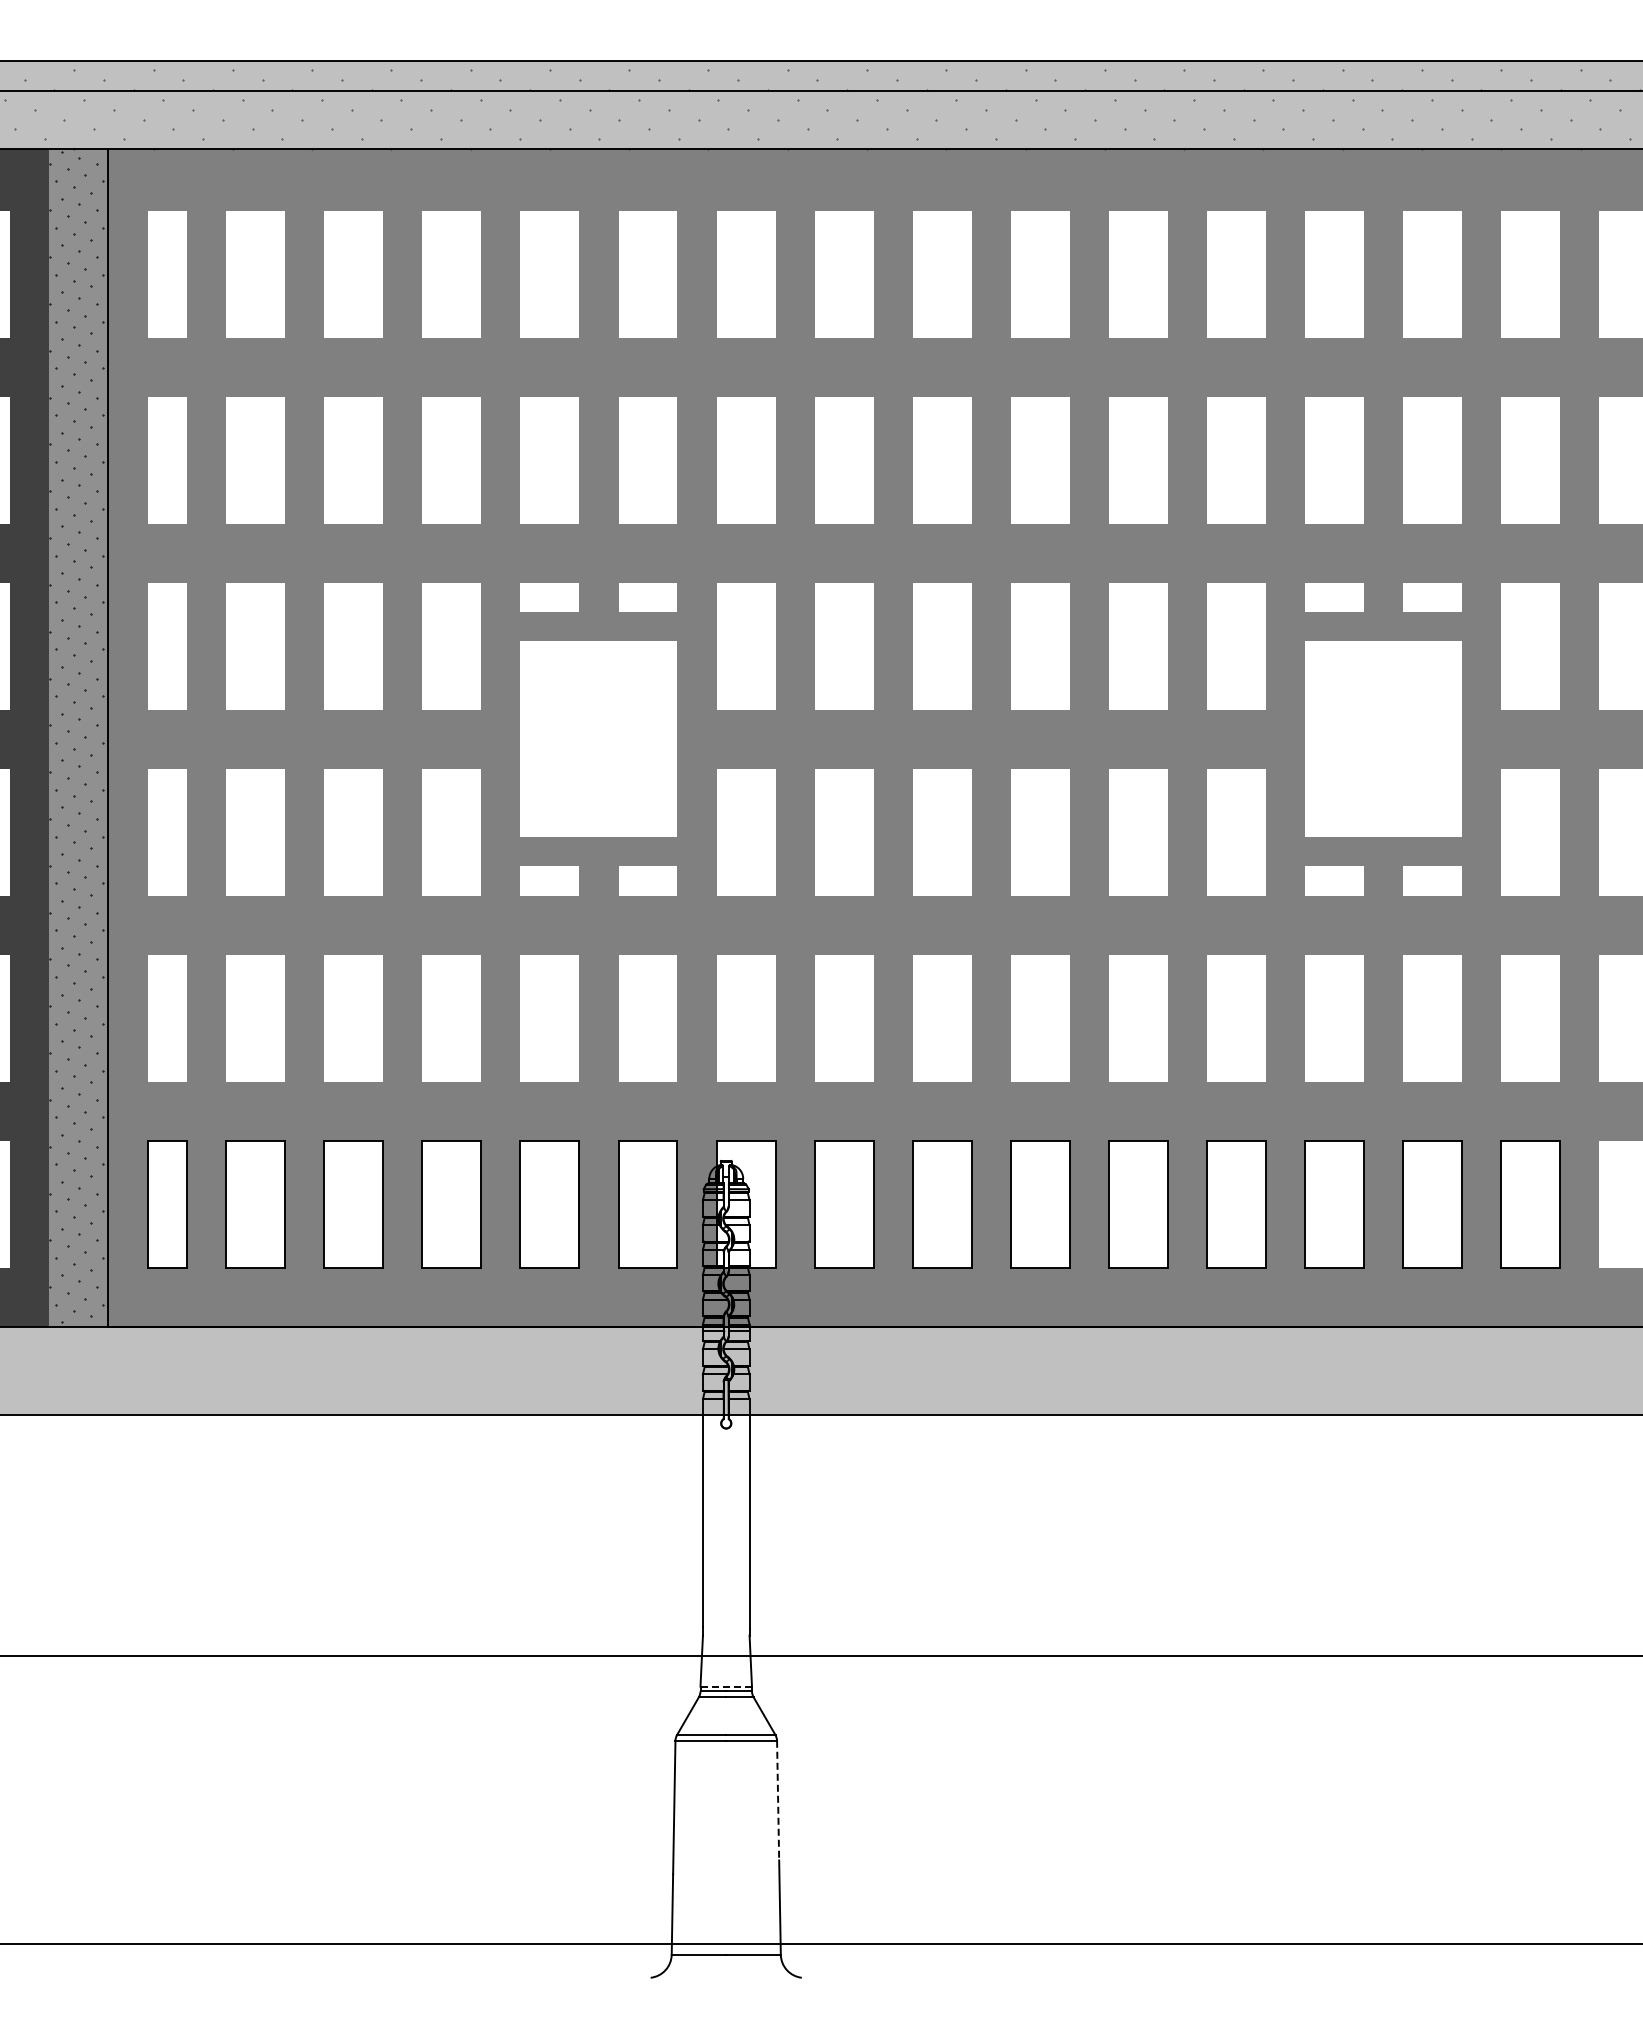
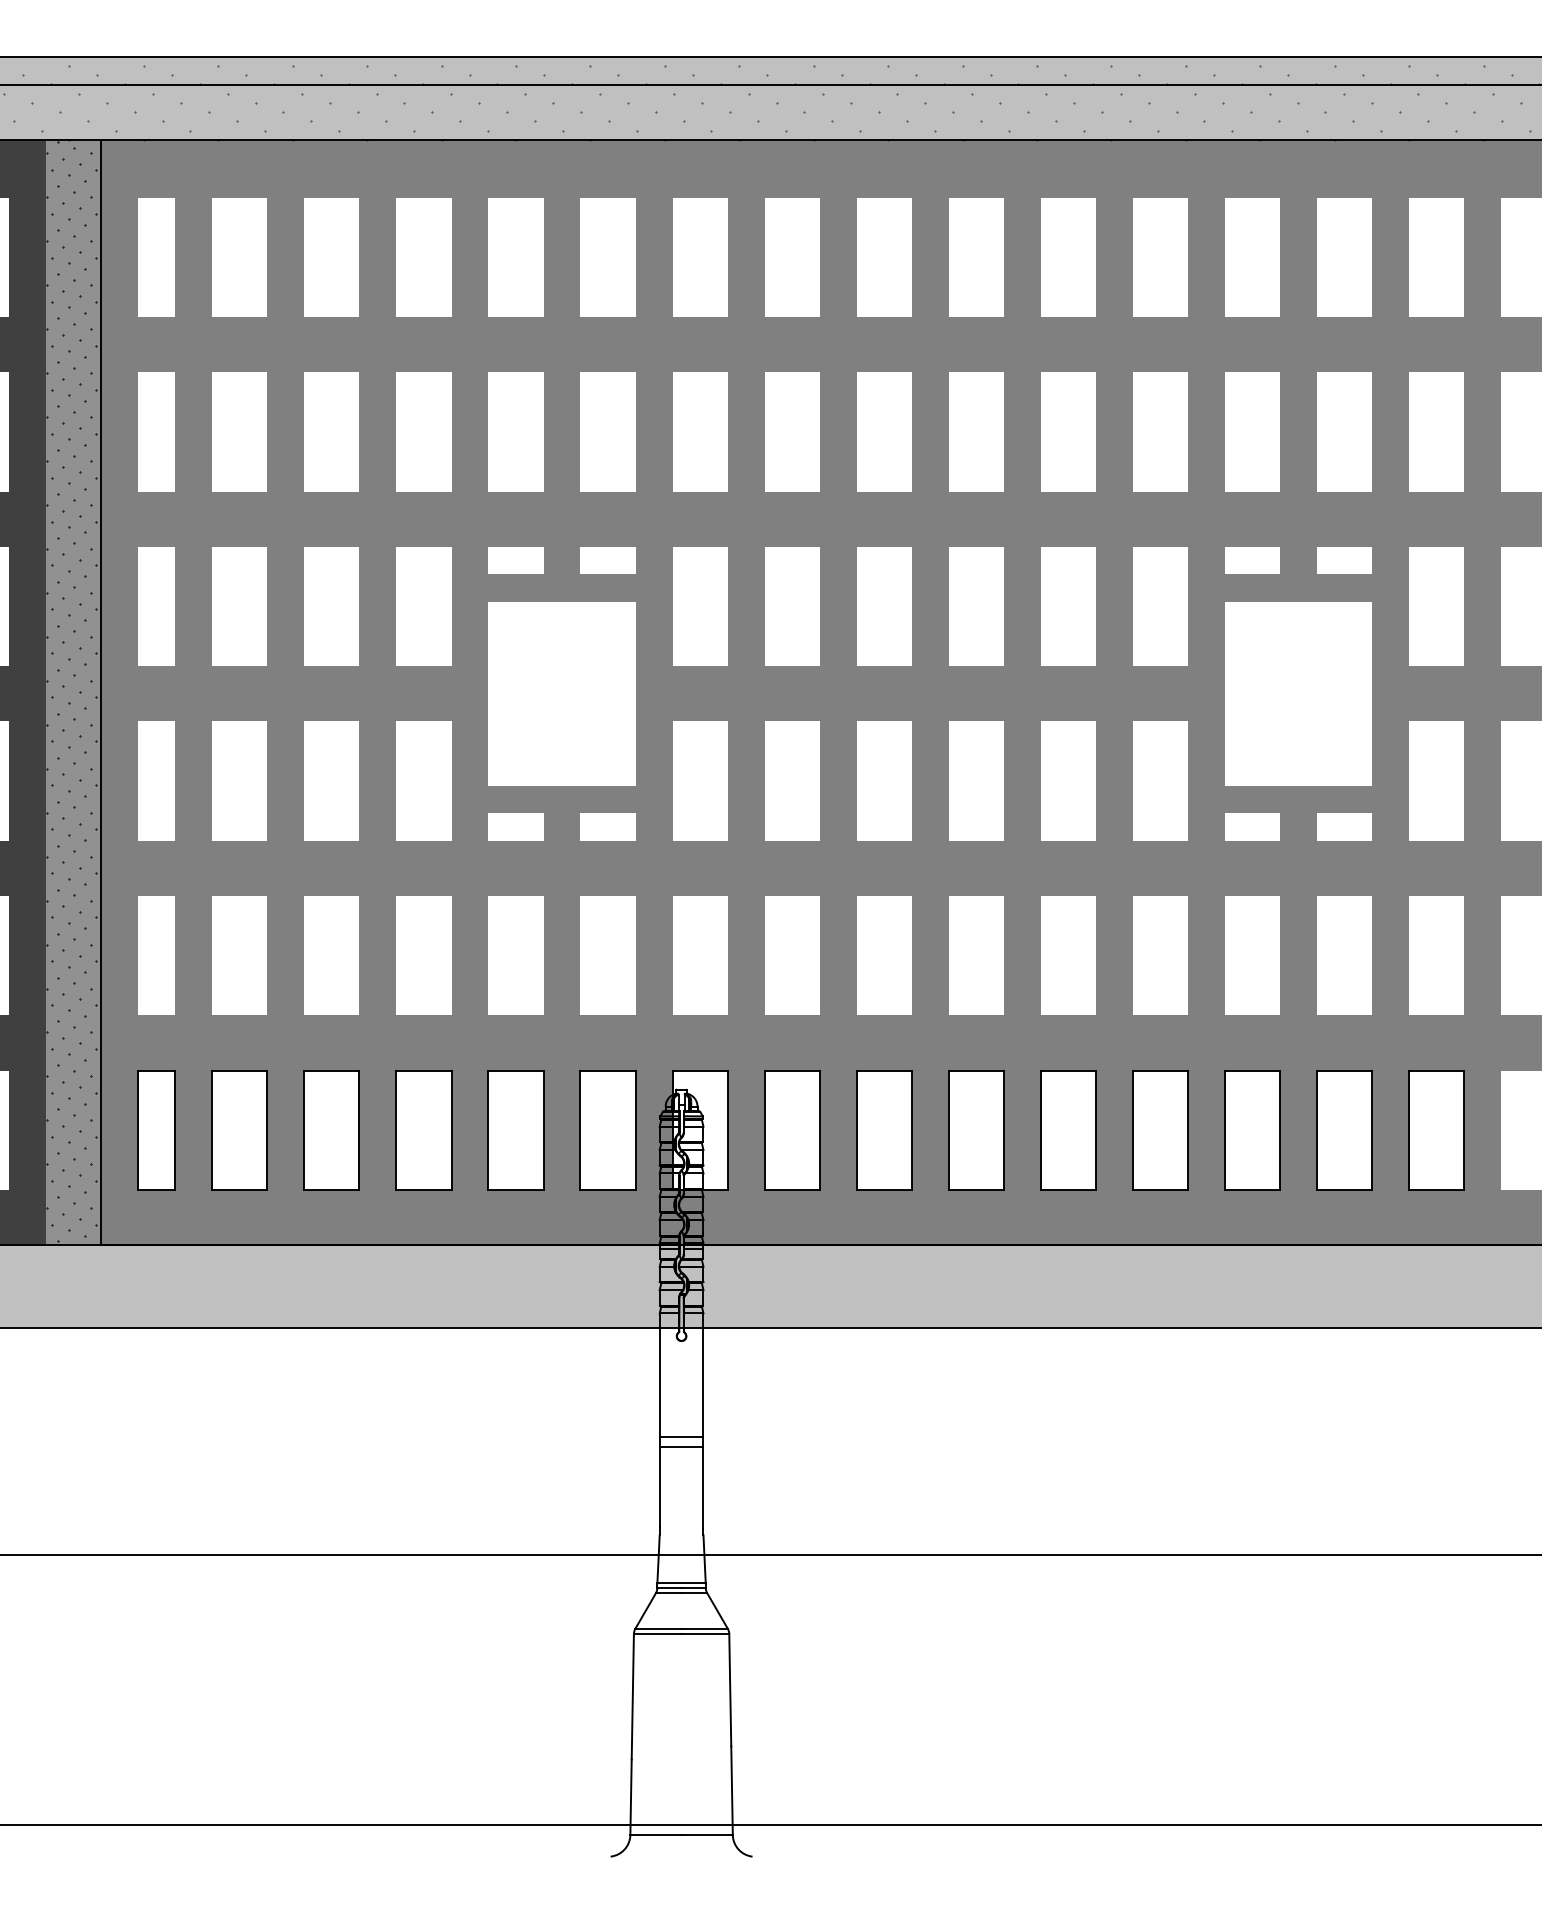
line: (725, 1530) -> (680, 1436), added
line: (725, 1541) -> (680, 1447), added
line: (726, 1686) -> (681, 1583), dashed -> solid
line: (778, 1800) -> (730, 1690), dashed -> solid

